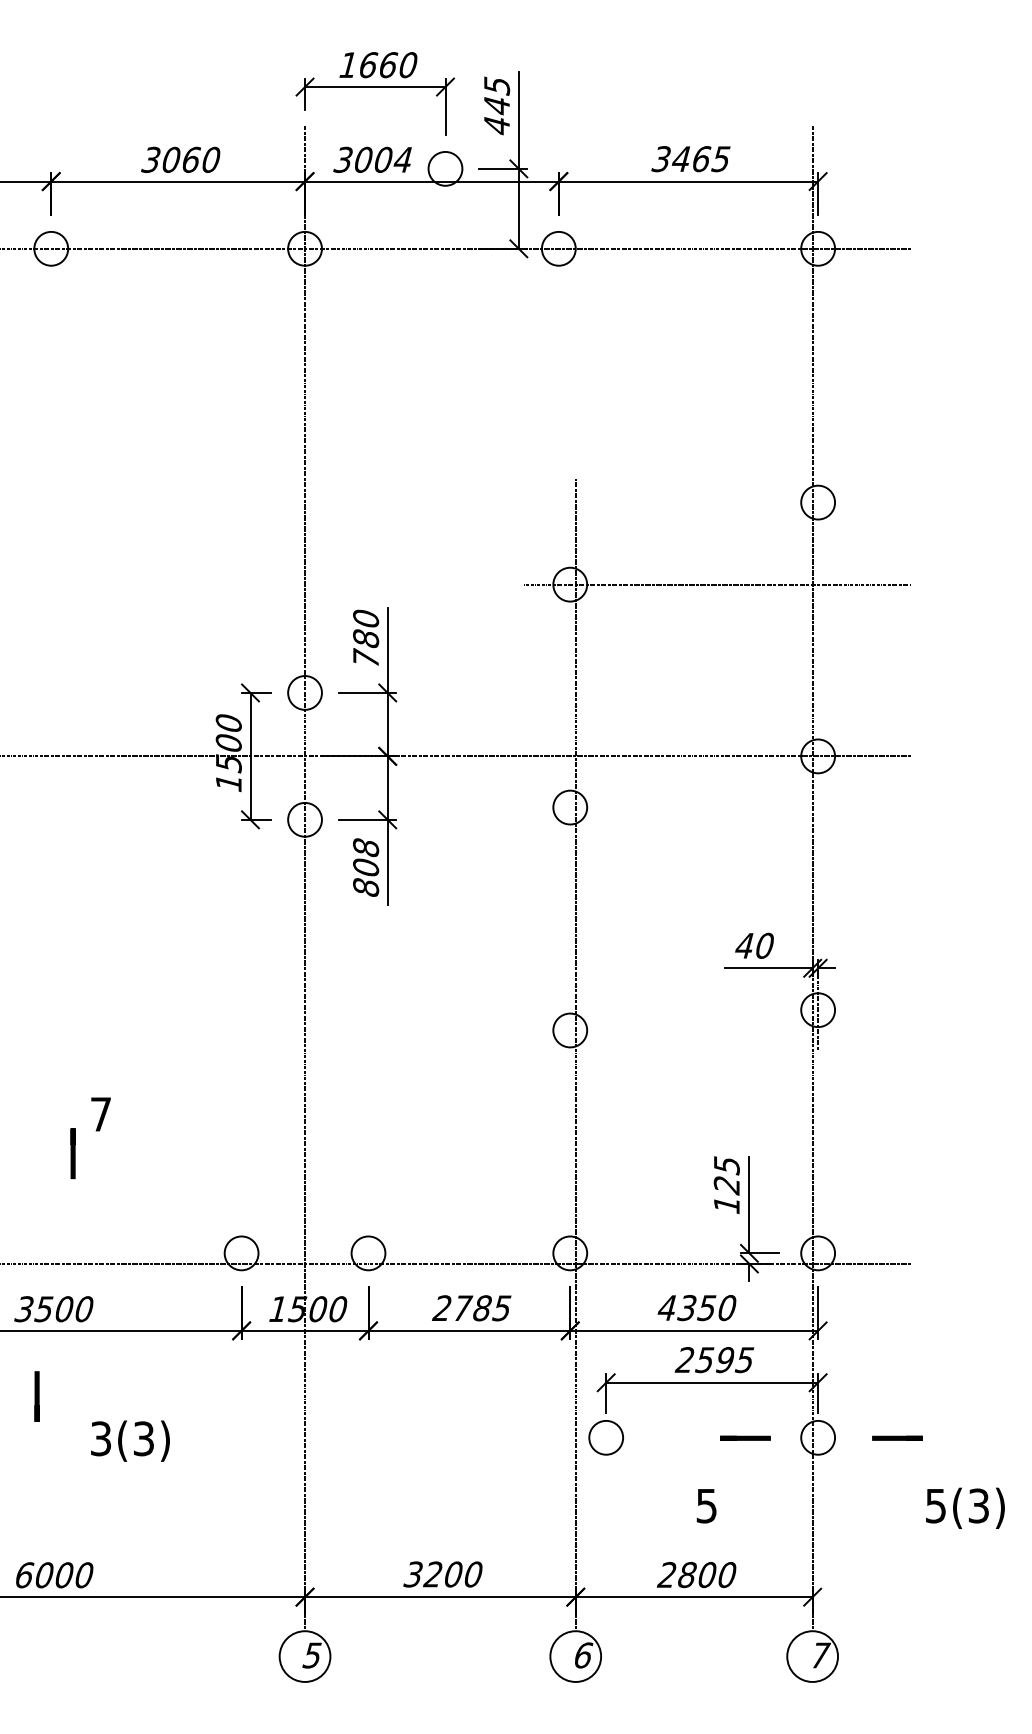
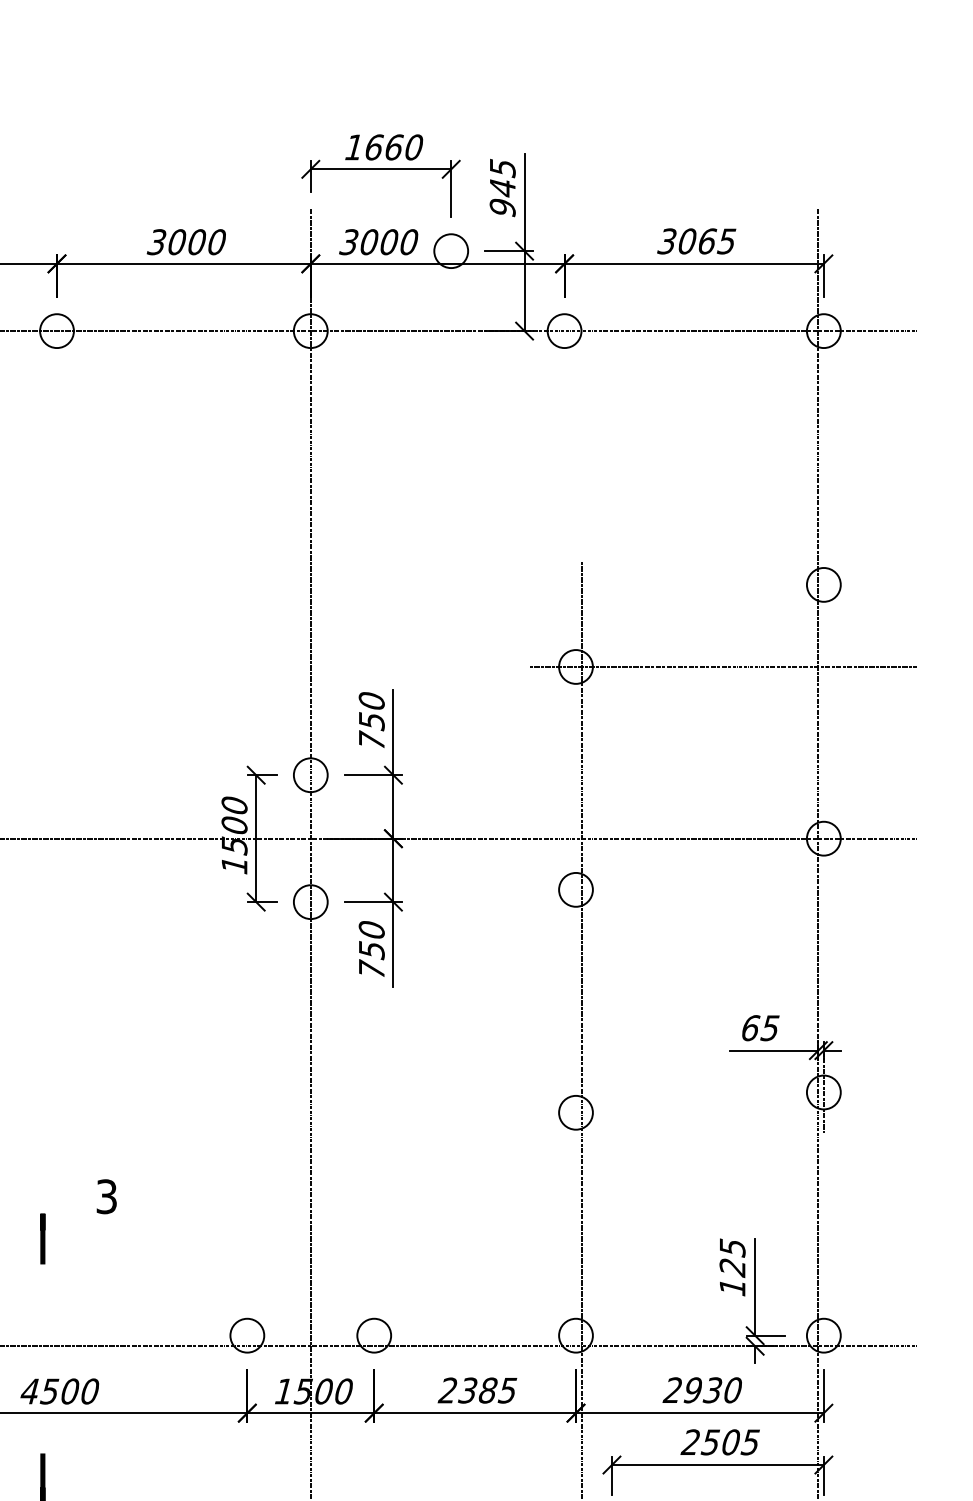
text: (497, 125) -> (503, 207), 445 -> 945
text: (191, 159) -> (197, 241), 3060 -> 3000
text: (402, 159) -> (408, 241), 3004 -> 3000
text: (680, 159) -> (686, 241), 3465 -> 3065
text: (366, 639) -> (372, 721), 780 -> 750
text: (366, 867) -> (372, 949), 808 -> 750
text: (754, 945) -> (760, 1027), 40 -> 65
text: (101, 1114) -> (107, 1196), 7 -> 3
line: (72, 1153) -> (42, 1238), moved
text: (686, 1307) -> (692, 1389), 4350 -> 2930
text: (462, 1308) -> (468, 1390), 2785 -> 2385
text: (23, 1309) -> (29, 1391), 3500 -> 4500
text: (725, 1360) -> (731, 1442), 2595 -> 2505

